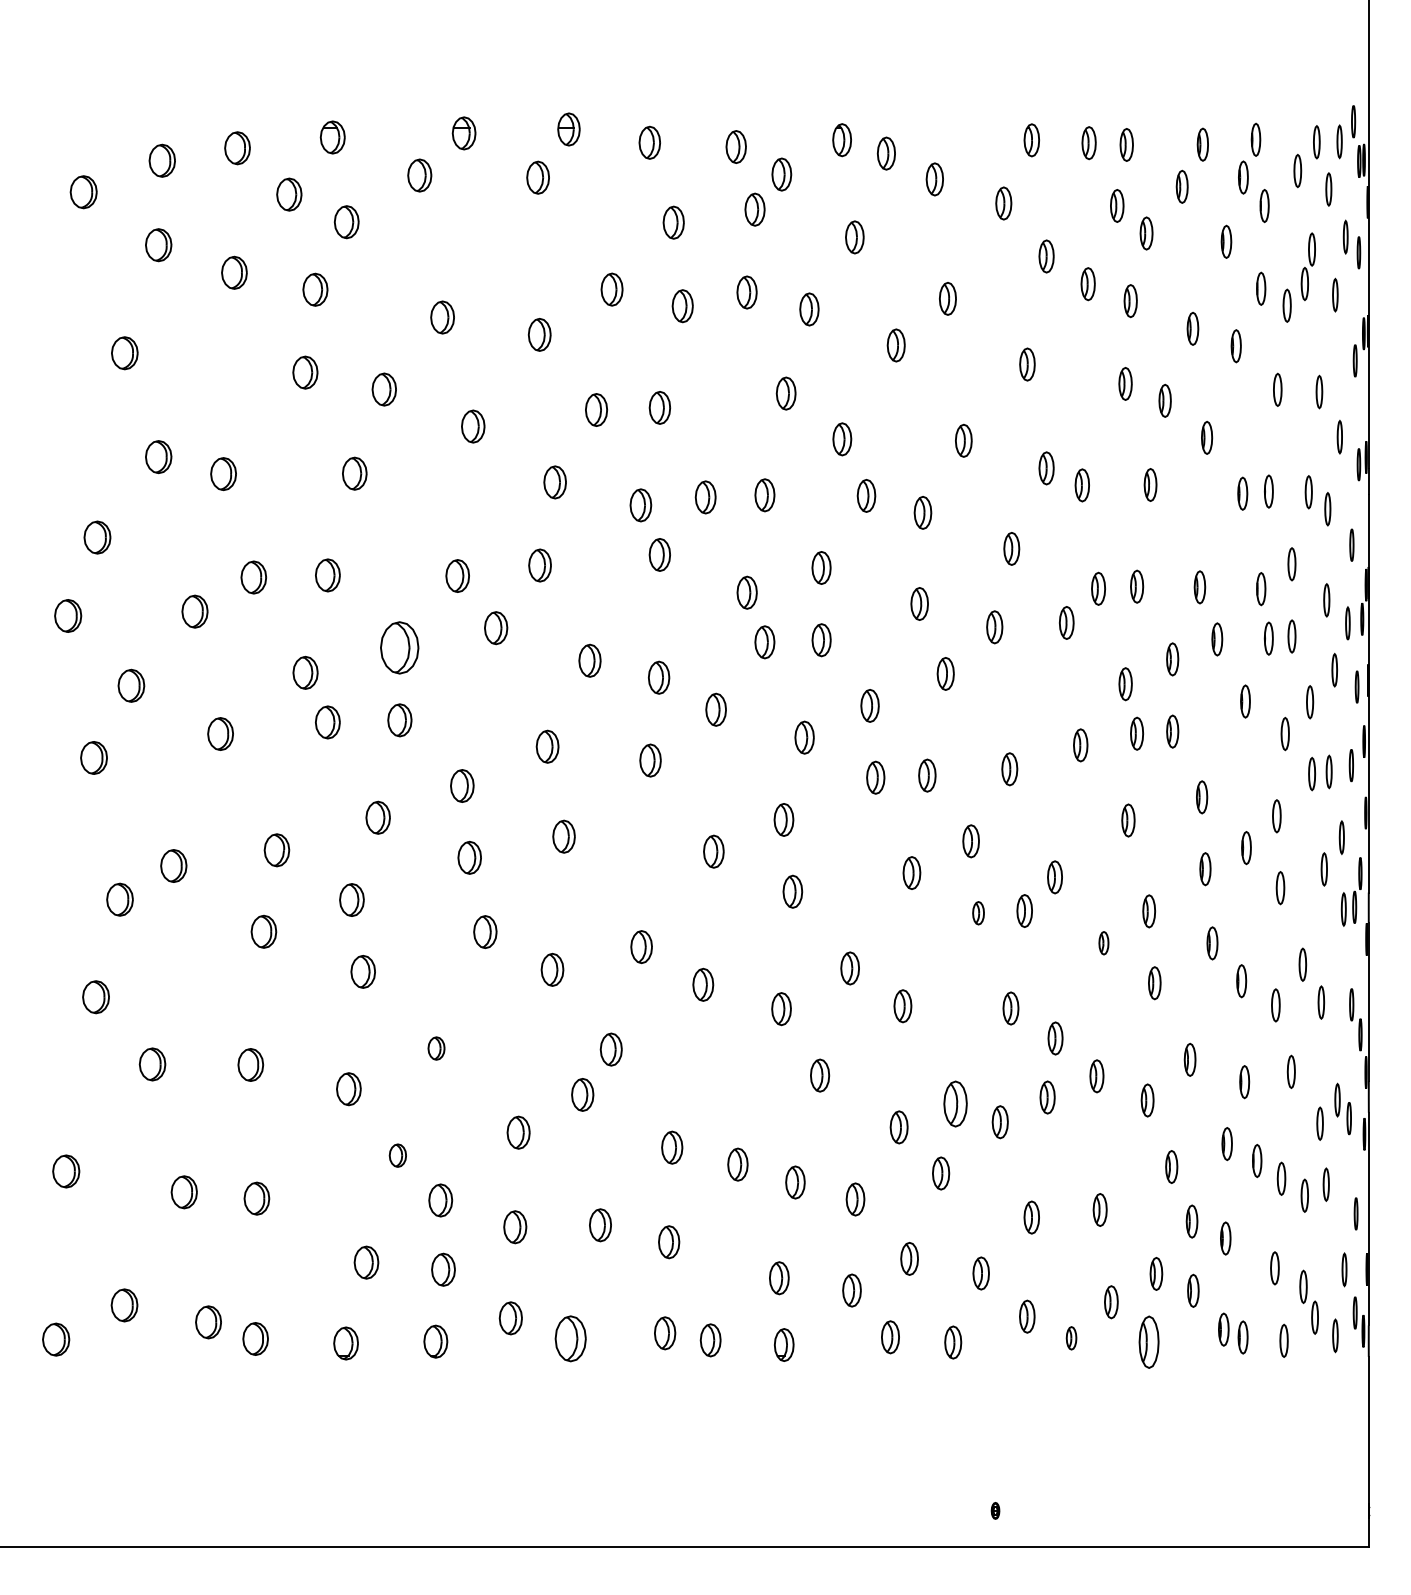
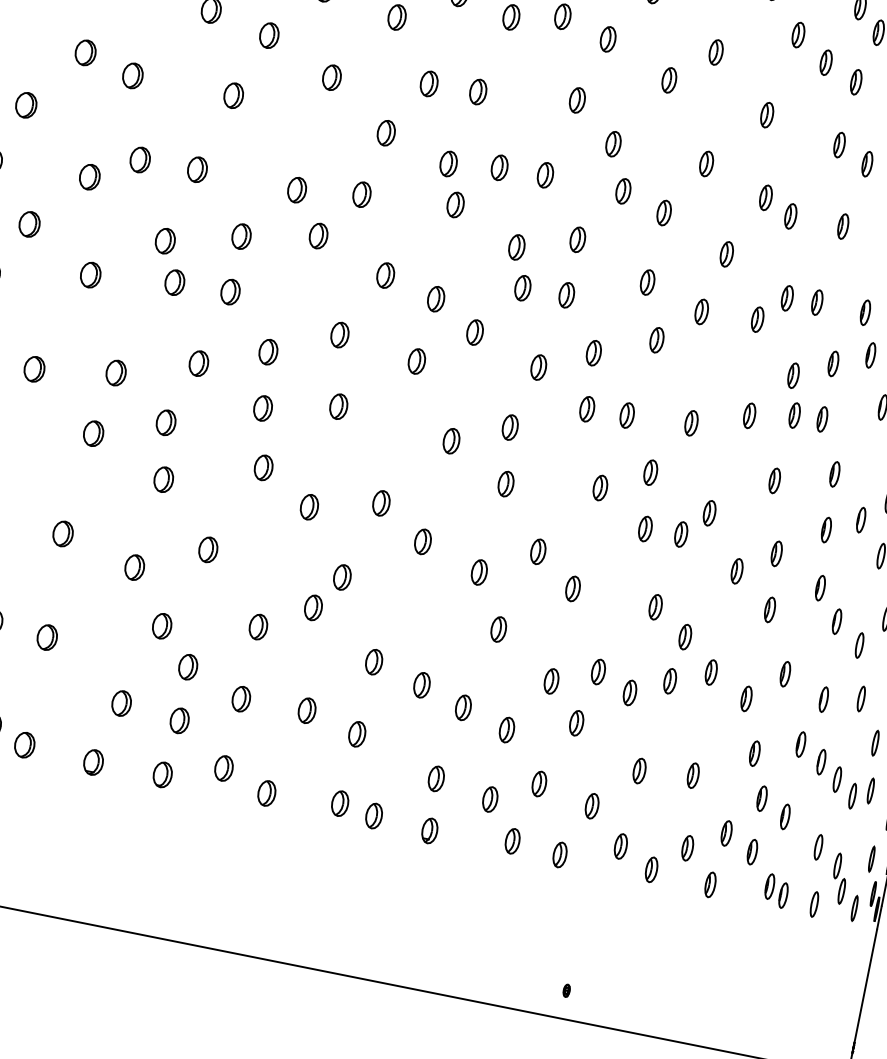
part: (399, 648) -> (241, 236), size x0.62
part: (978, 913) -> (645, 529), size x1.43
part: (1103, 943) -> (736, 571), size x1.43
part: (436, 1048) -> (208, 549), size x1.43
part: (955, 1103) -> (598, 671), size x0.71
part: (397, 1155) -> (161, 626), size x1.43
part: (570, 1338) -> (266, 793), size x0.71
part: (1071, 1338) -> (651, 870), size x1.43
part: (1148, 1342) -> (710, 884), size x0.62

